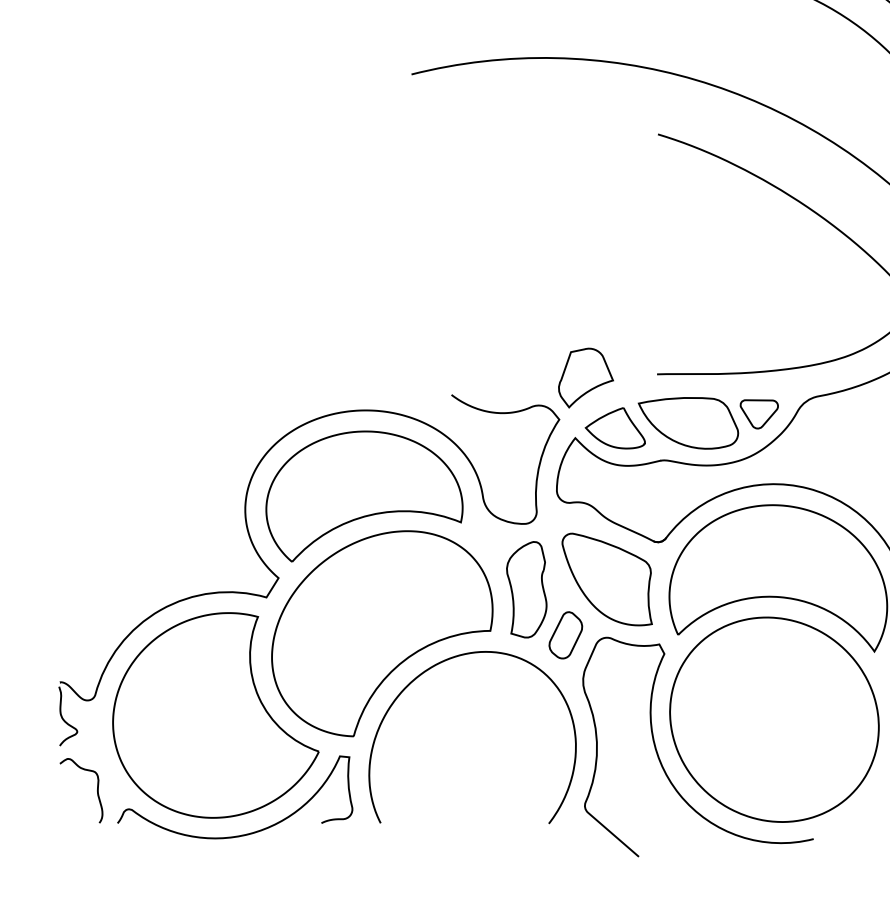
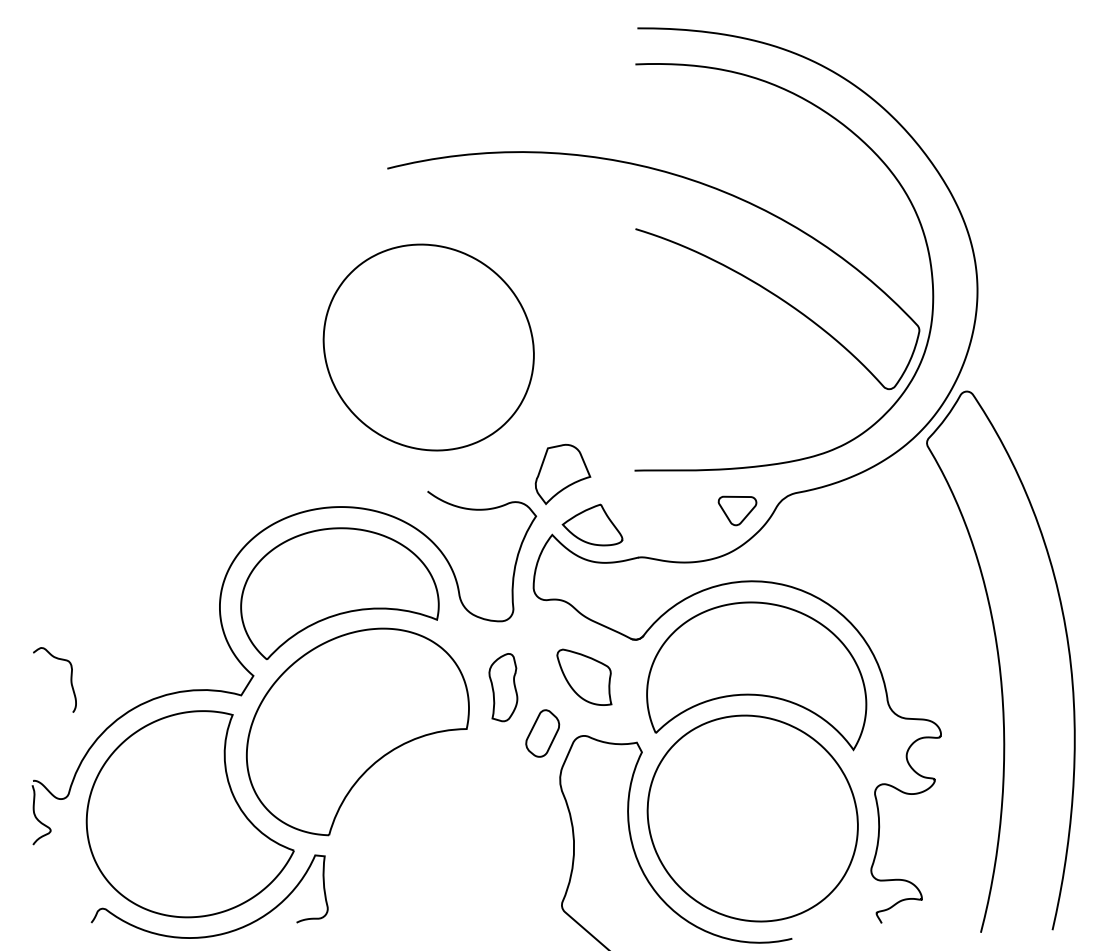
part: (452, 252) -> (428, 347), added
part: (688, 422) -> (666, 519), removed
part: (607, 579) -> (584, 677), size x0.6
part: (526, 589) -> (503, 687), size x0.7
curve: (429, 670) -> (405, 768), removed
curve: (96, 790) -> (70, 679), moved

